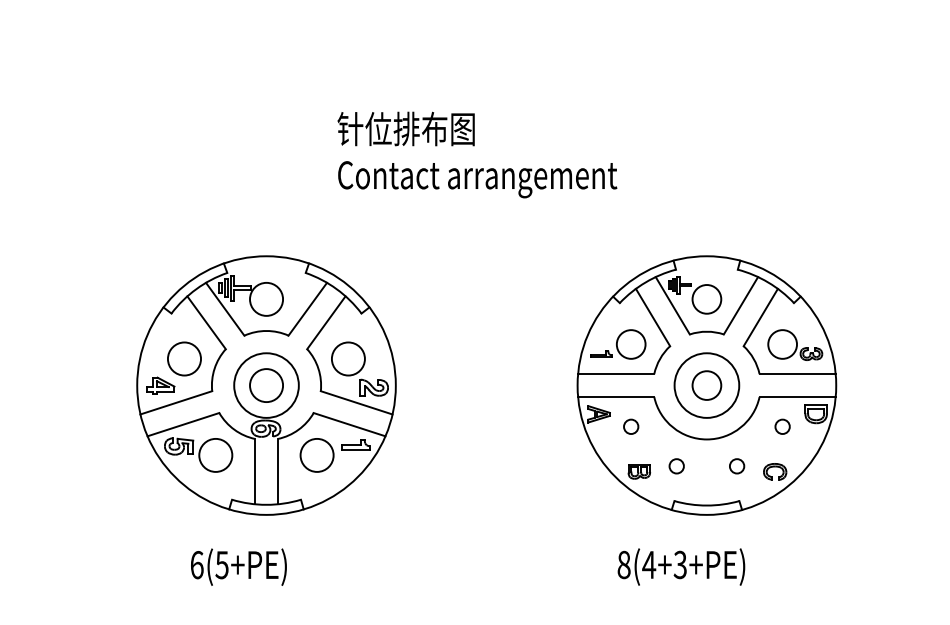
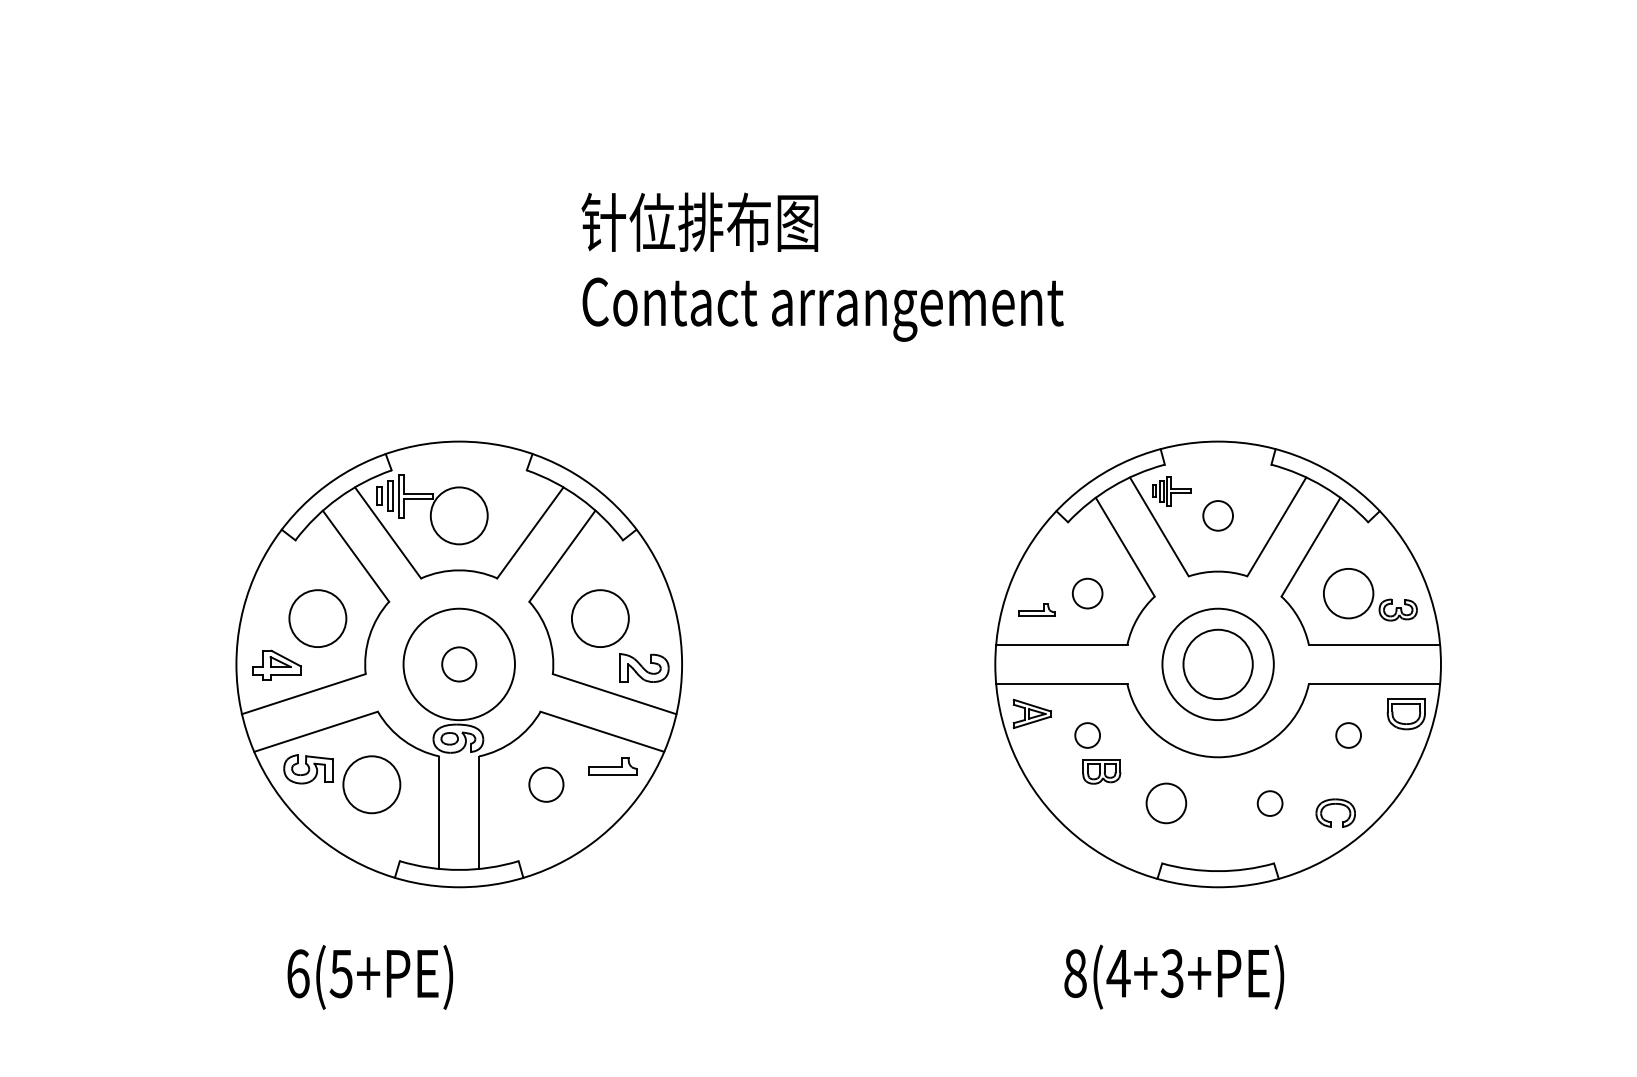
circle: (706, 299) -> (1217, 516), size x0.6
circle: (630, 344) -> (1086, 593), size x0.6
circle: (266, 385) -> (459, 664), size x0.6
circle: (706, 385) -> (1217, 664), size x1.4
circle: (316, 454) -> (545, 783), size x0.6
circle: (676, 466) -> (1165, 803), size x1.6
part: (638, 471) -> (1100, 771), moved
text: (238, 566) -> (369, 976), moved

